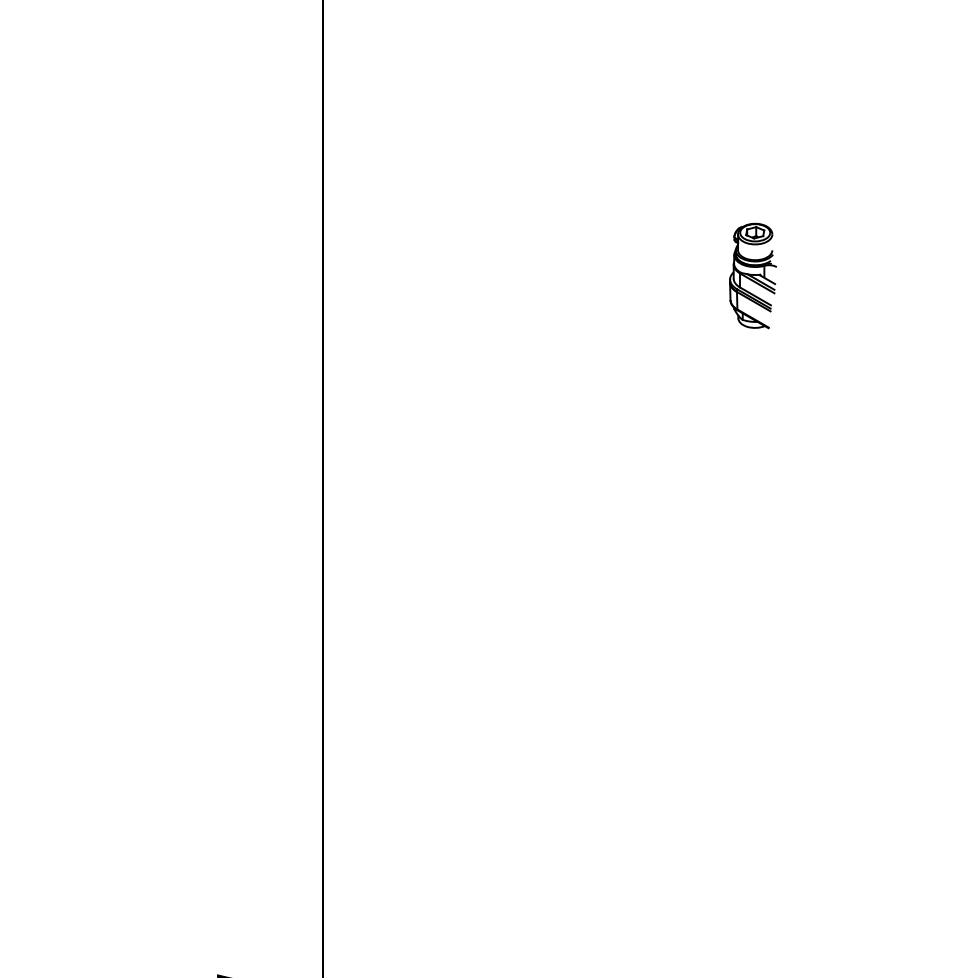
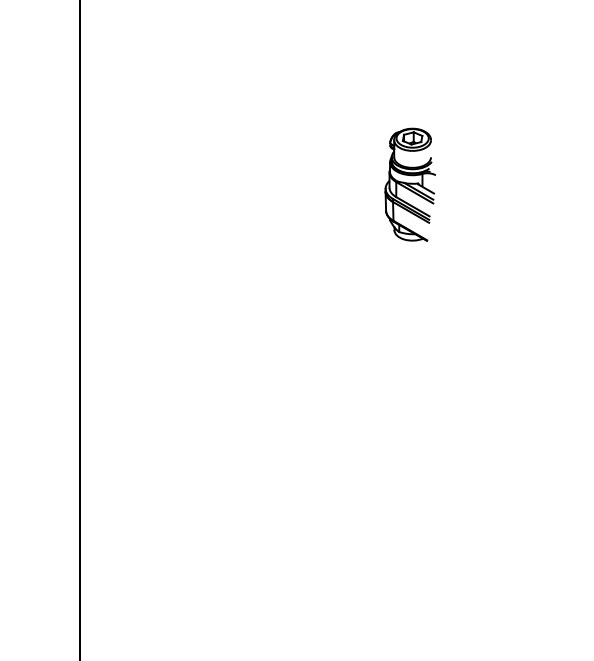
part: (752, 275) -> (409, 184), size x1.4

